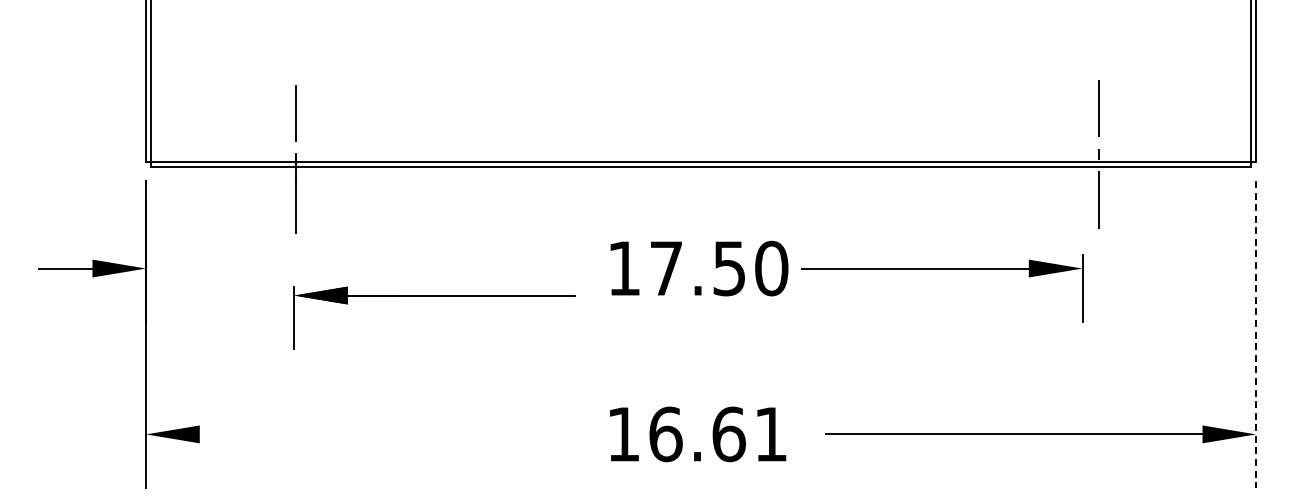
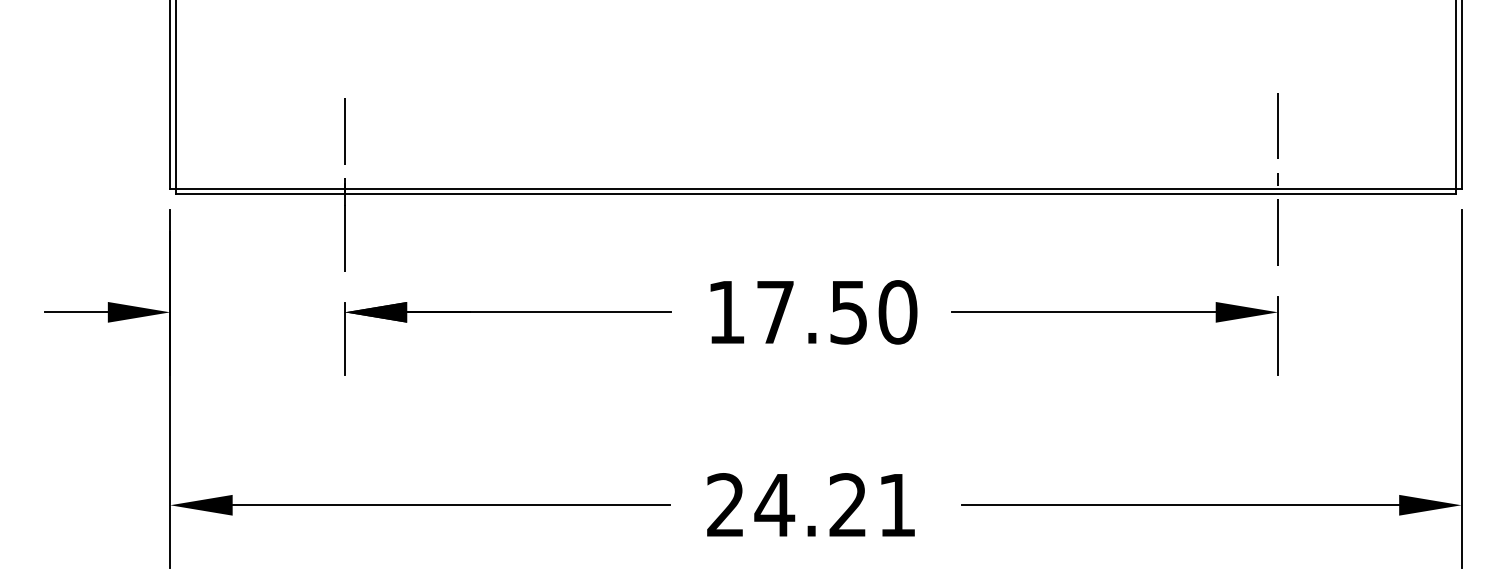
part: (942, 269) -> (1115, 313), moved
part: (434, 296) -> (508, 313), moved
line: (1256, 334) -> (1461, 389), dashed -> solid
line: (387, 434) -> (451, 505), added
text: (676, 434) -> (787, 505), 16.61 -> 24.21

